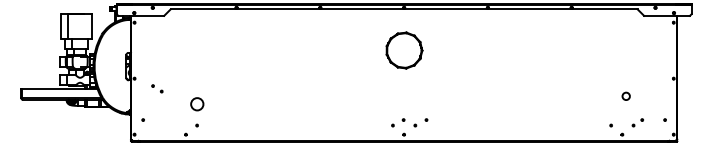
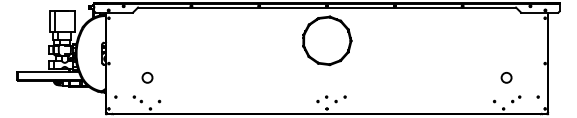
part: (404, 50) -> (327, 40), size x1.67
part: (157, 88) -> (137, 99), moved
circle: (626, 96) -> (506, 78), size x1.67
circle: (197, 104) -> (147, 78), moved

